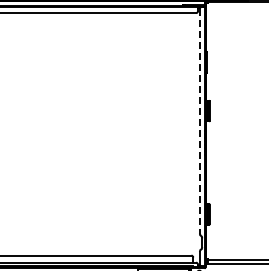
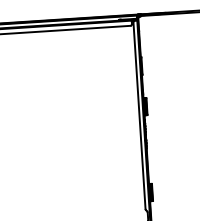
line: (199, 121) -> (139, 115), dashed -> solid

